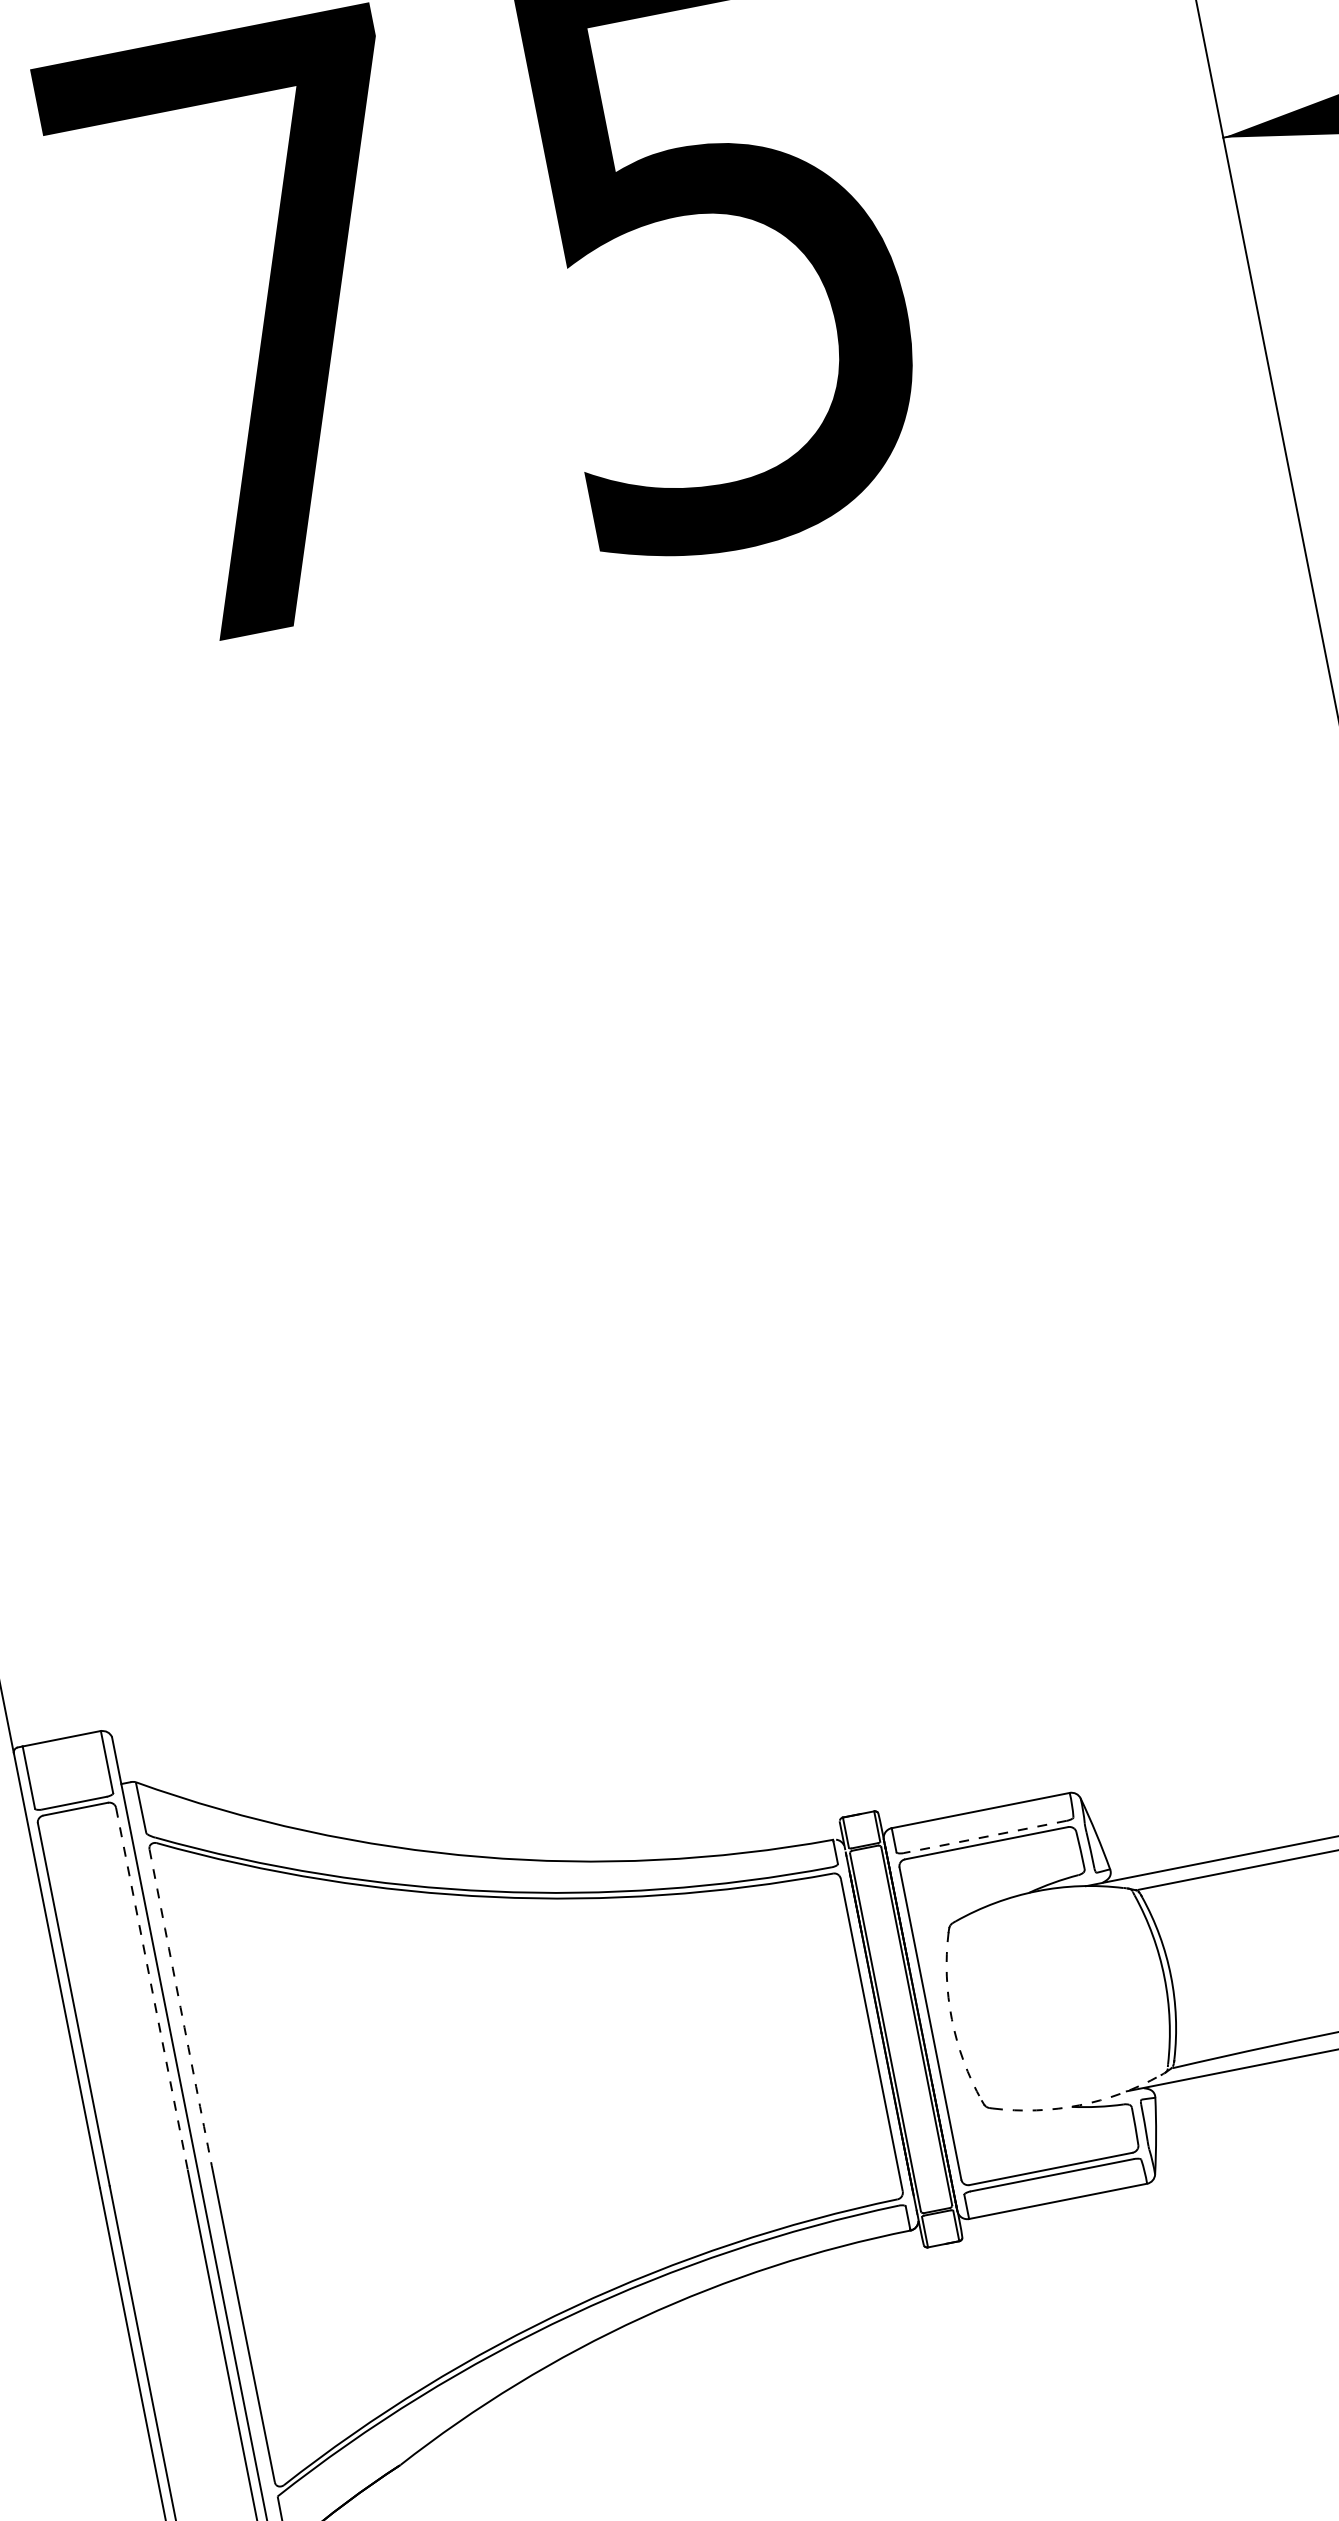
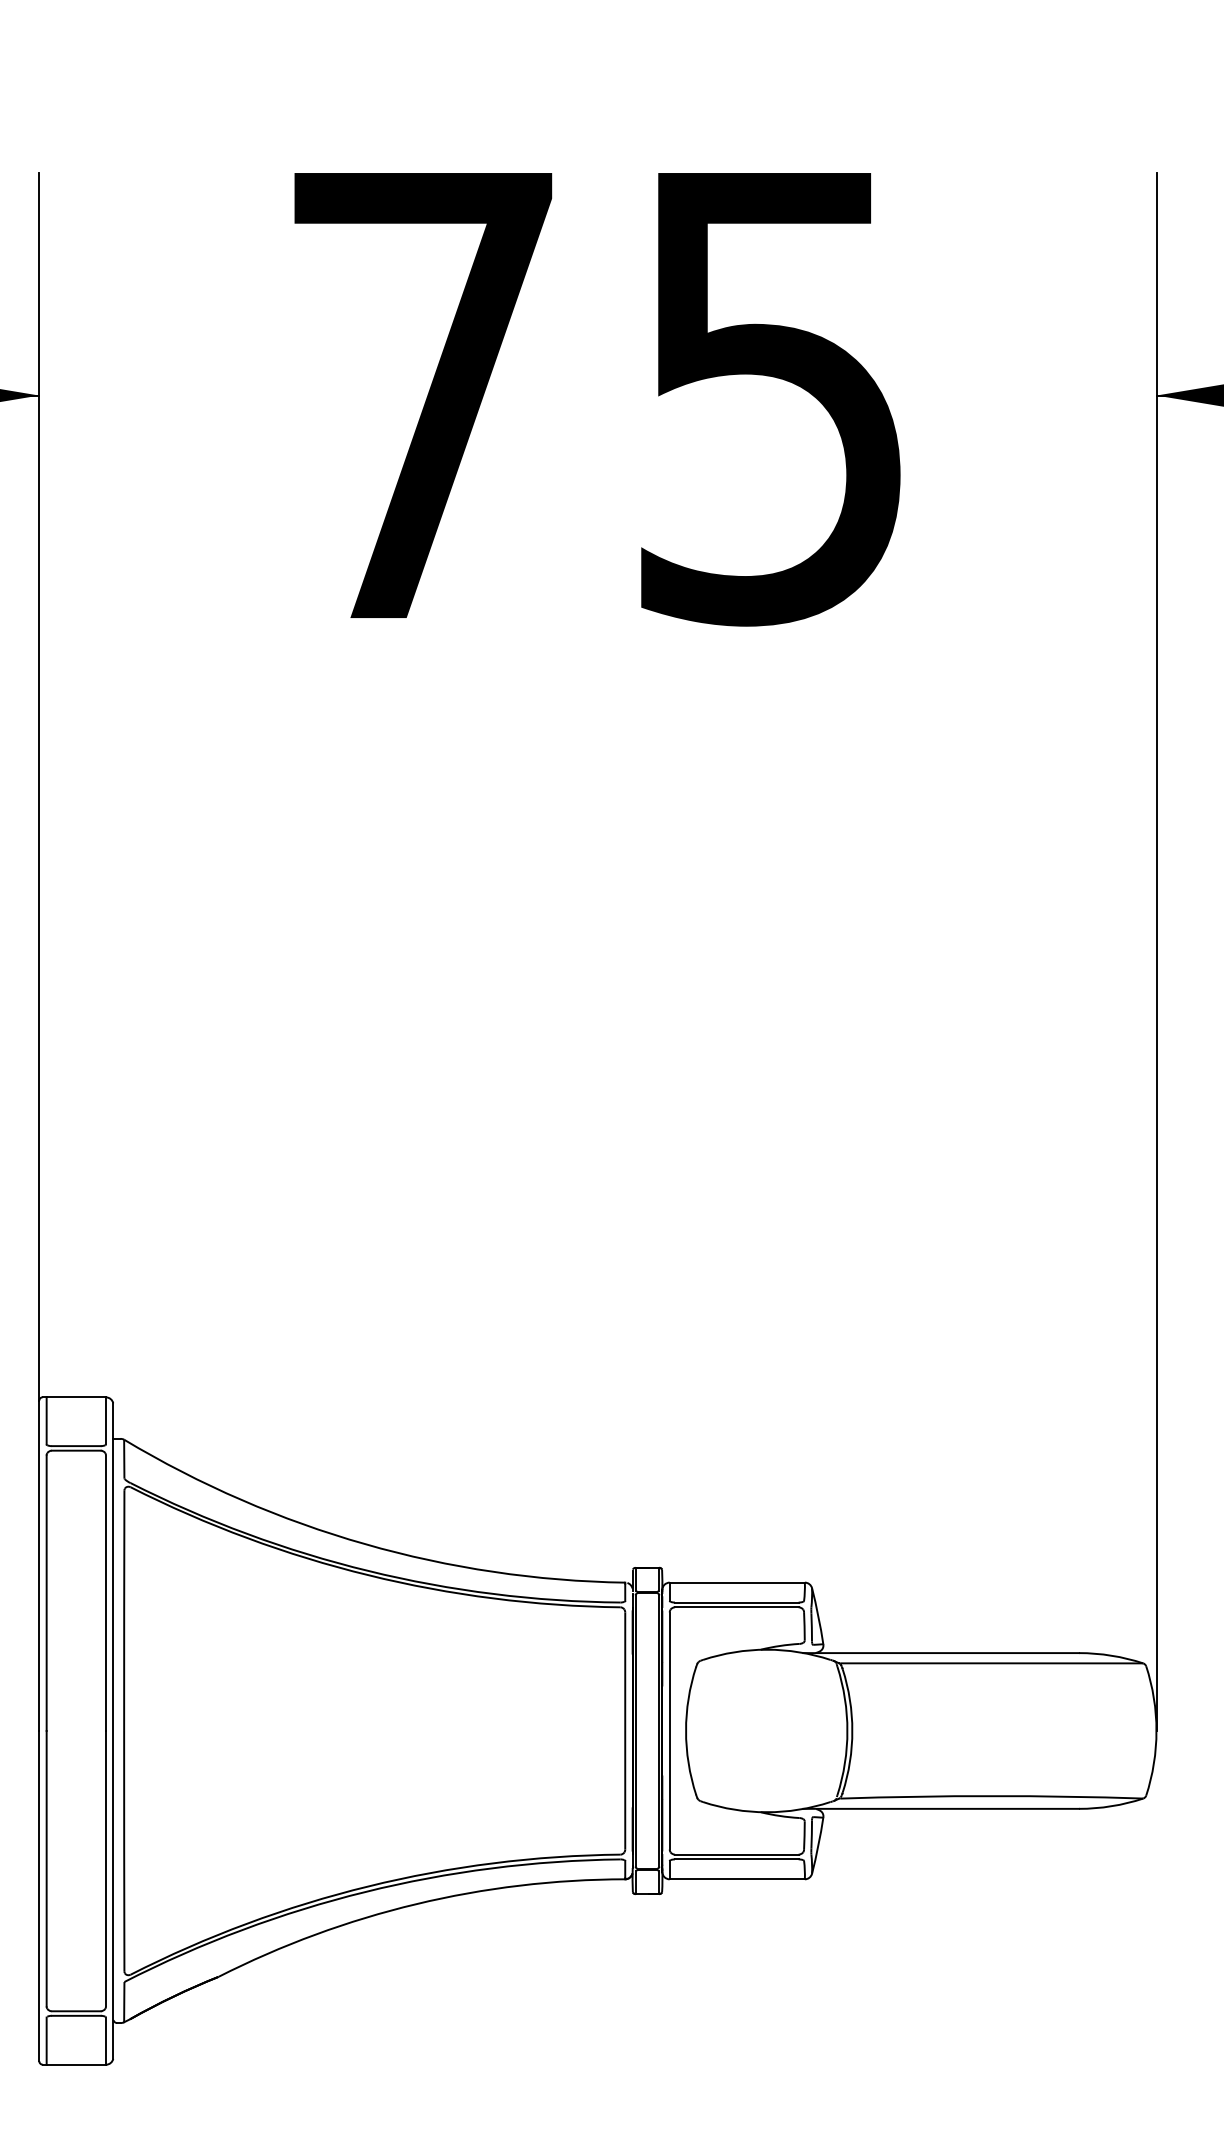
line: (984, 1836) -> (736, 1602), dashed -> solid
line: (152, 1989) -> (106, 1593), dashed -> solid
arc: (180, 2007) -> (124, 1610), dashed -> solid
arc: (952, 2018) -> (686, 1730), dashed -> solid
arc: (1079, 2105) -> (766, 1812), dashed -> solid

